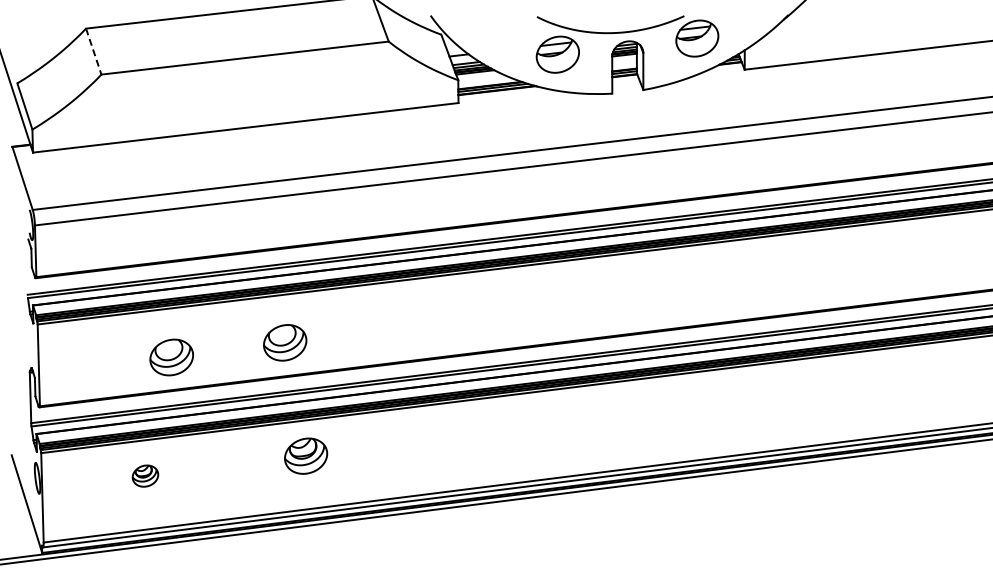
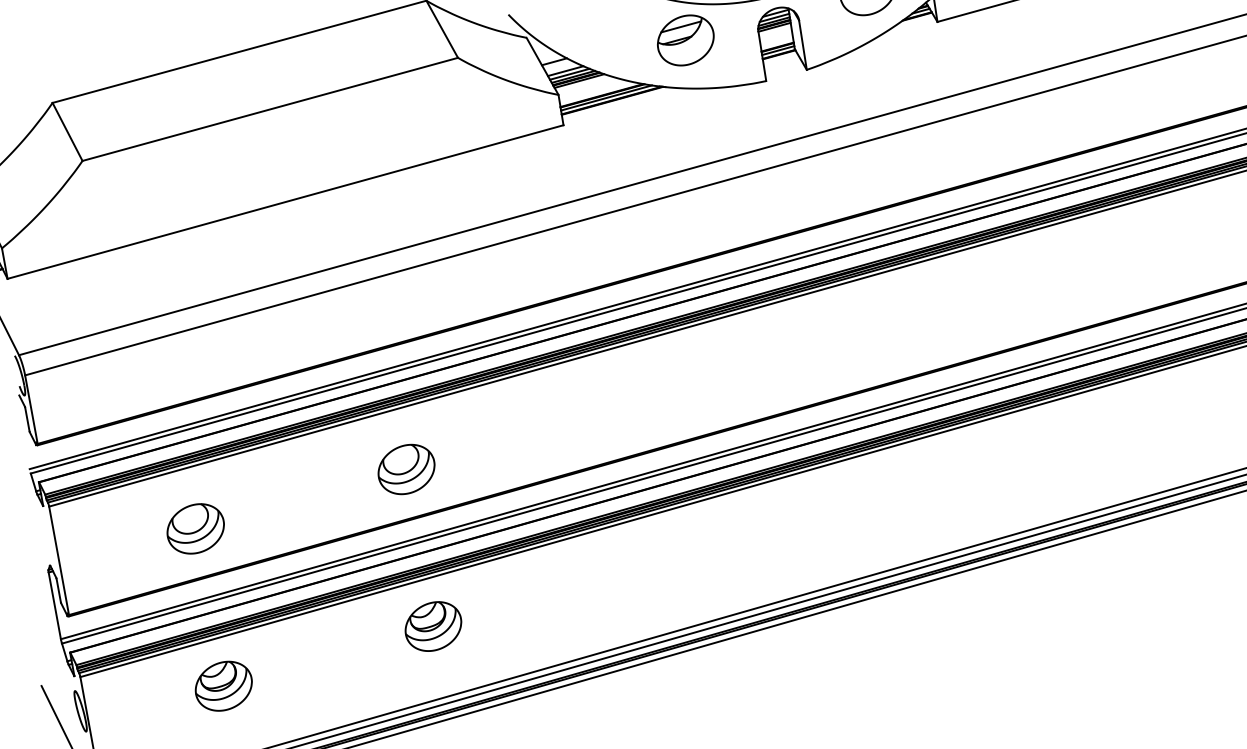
line: (93, 52) -> (67, 133), dashed -> solid
part: (285, 342) -> (406, 468), moved
part: (171, 357) -> (195, 528), moved
part: (145, 475) -> (223, 685), size x1.67

